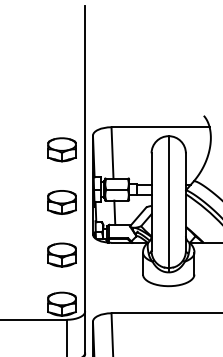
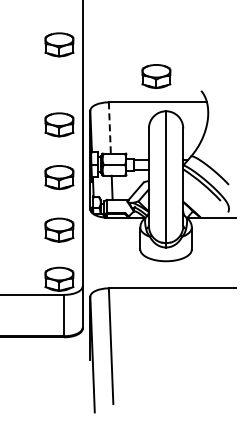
part: (62, 69) -> (59, 44), added
part: (159, 101) -> (156, 76), added
line: (112, 153) -> (109, 128), solid -> dashed

